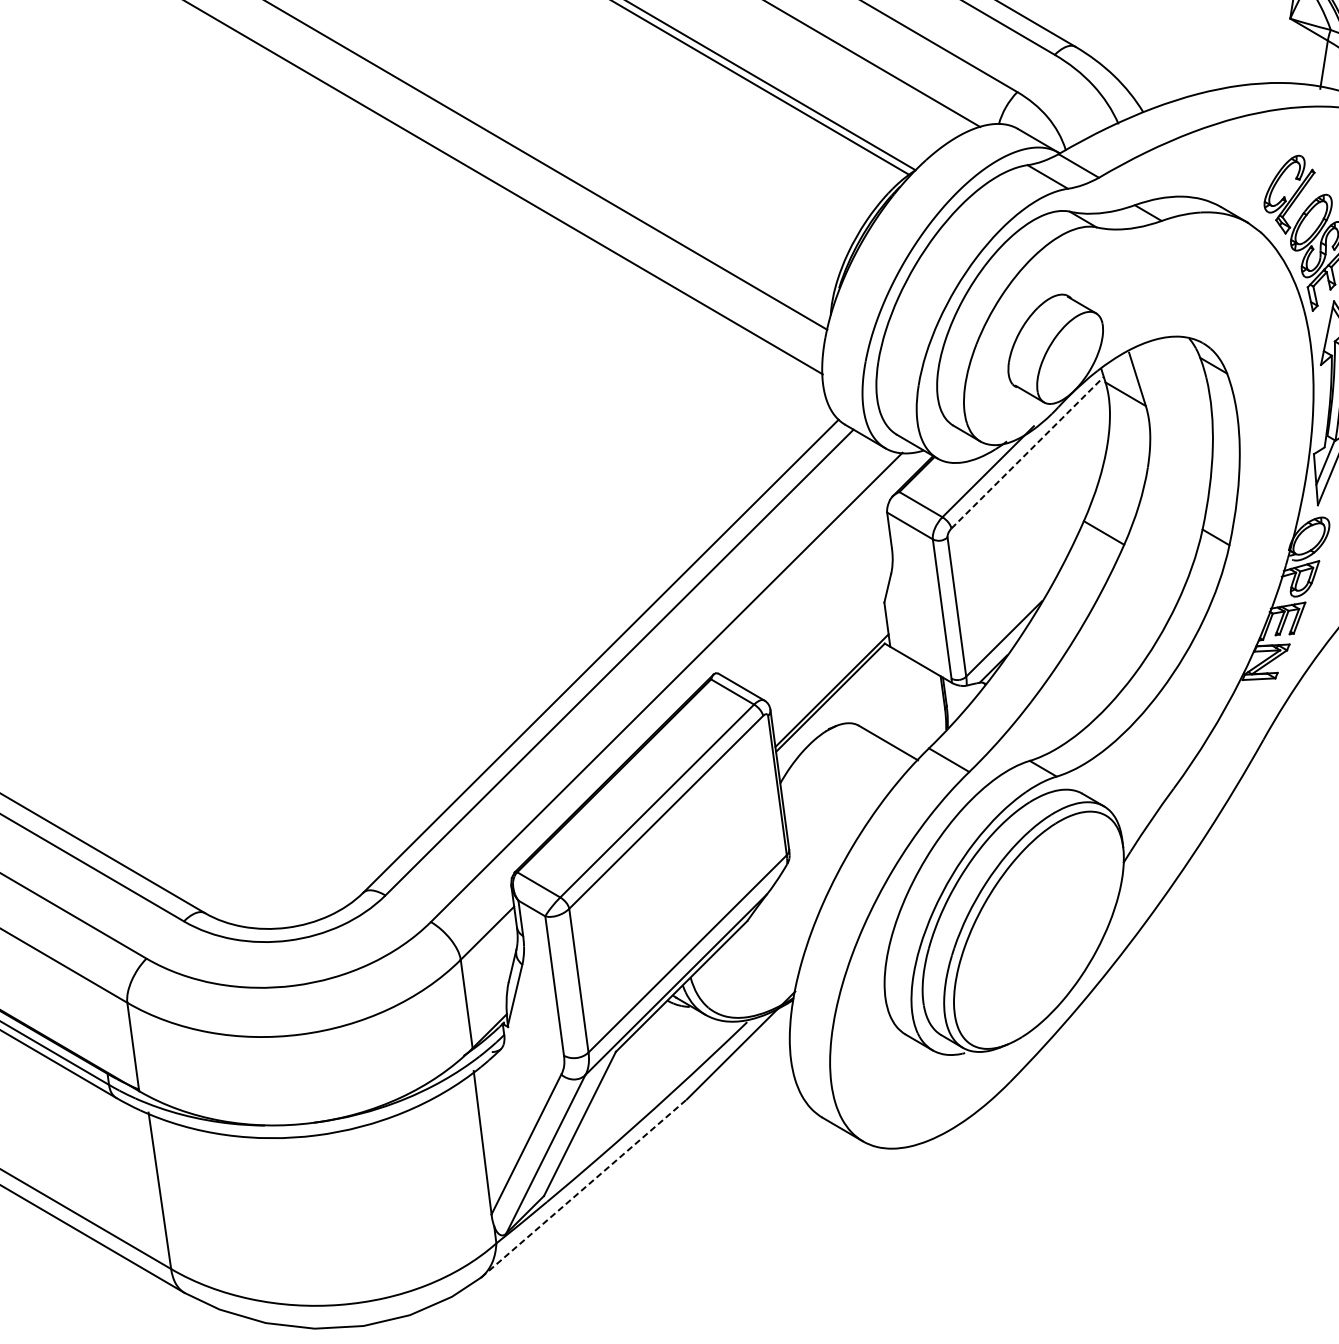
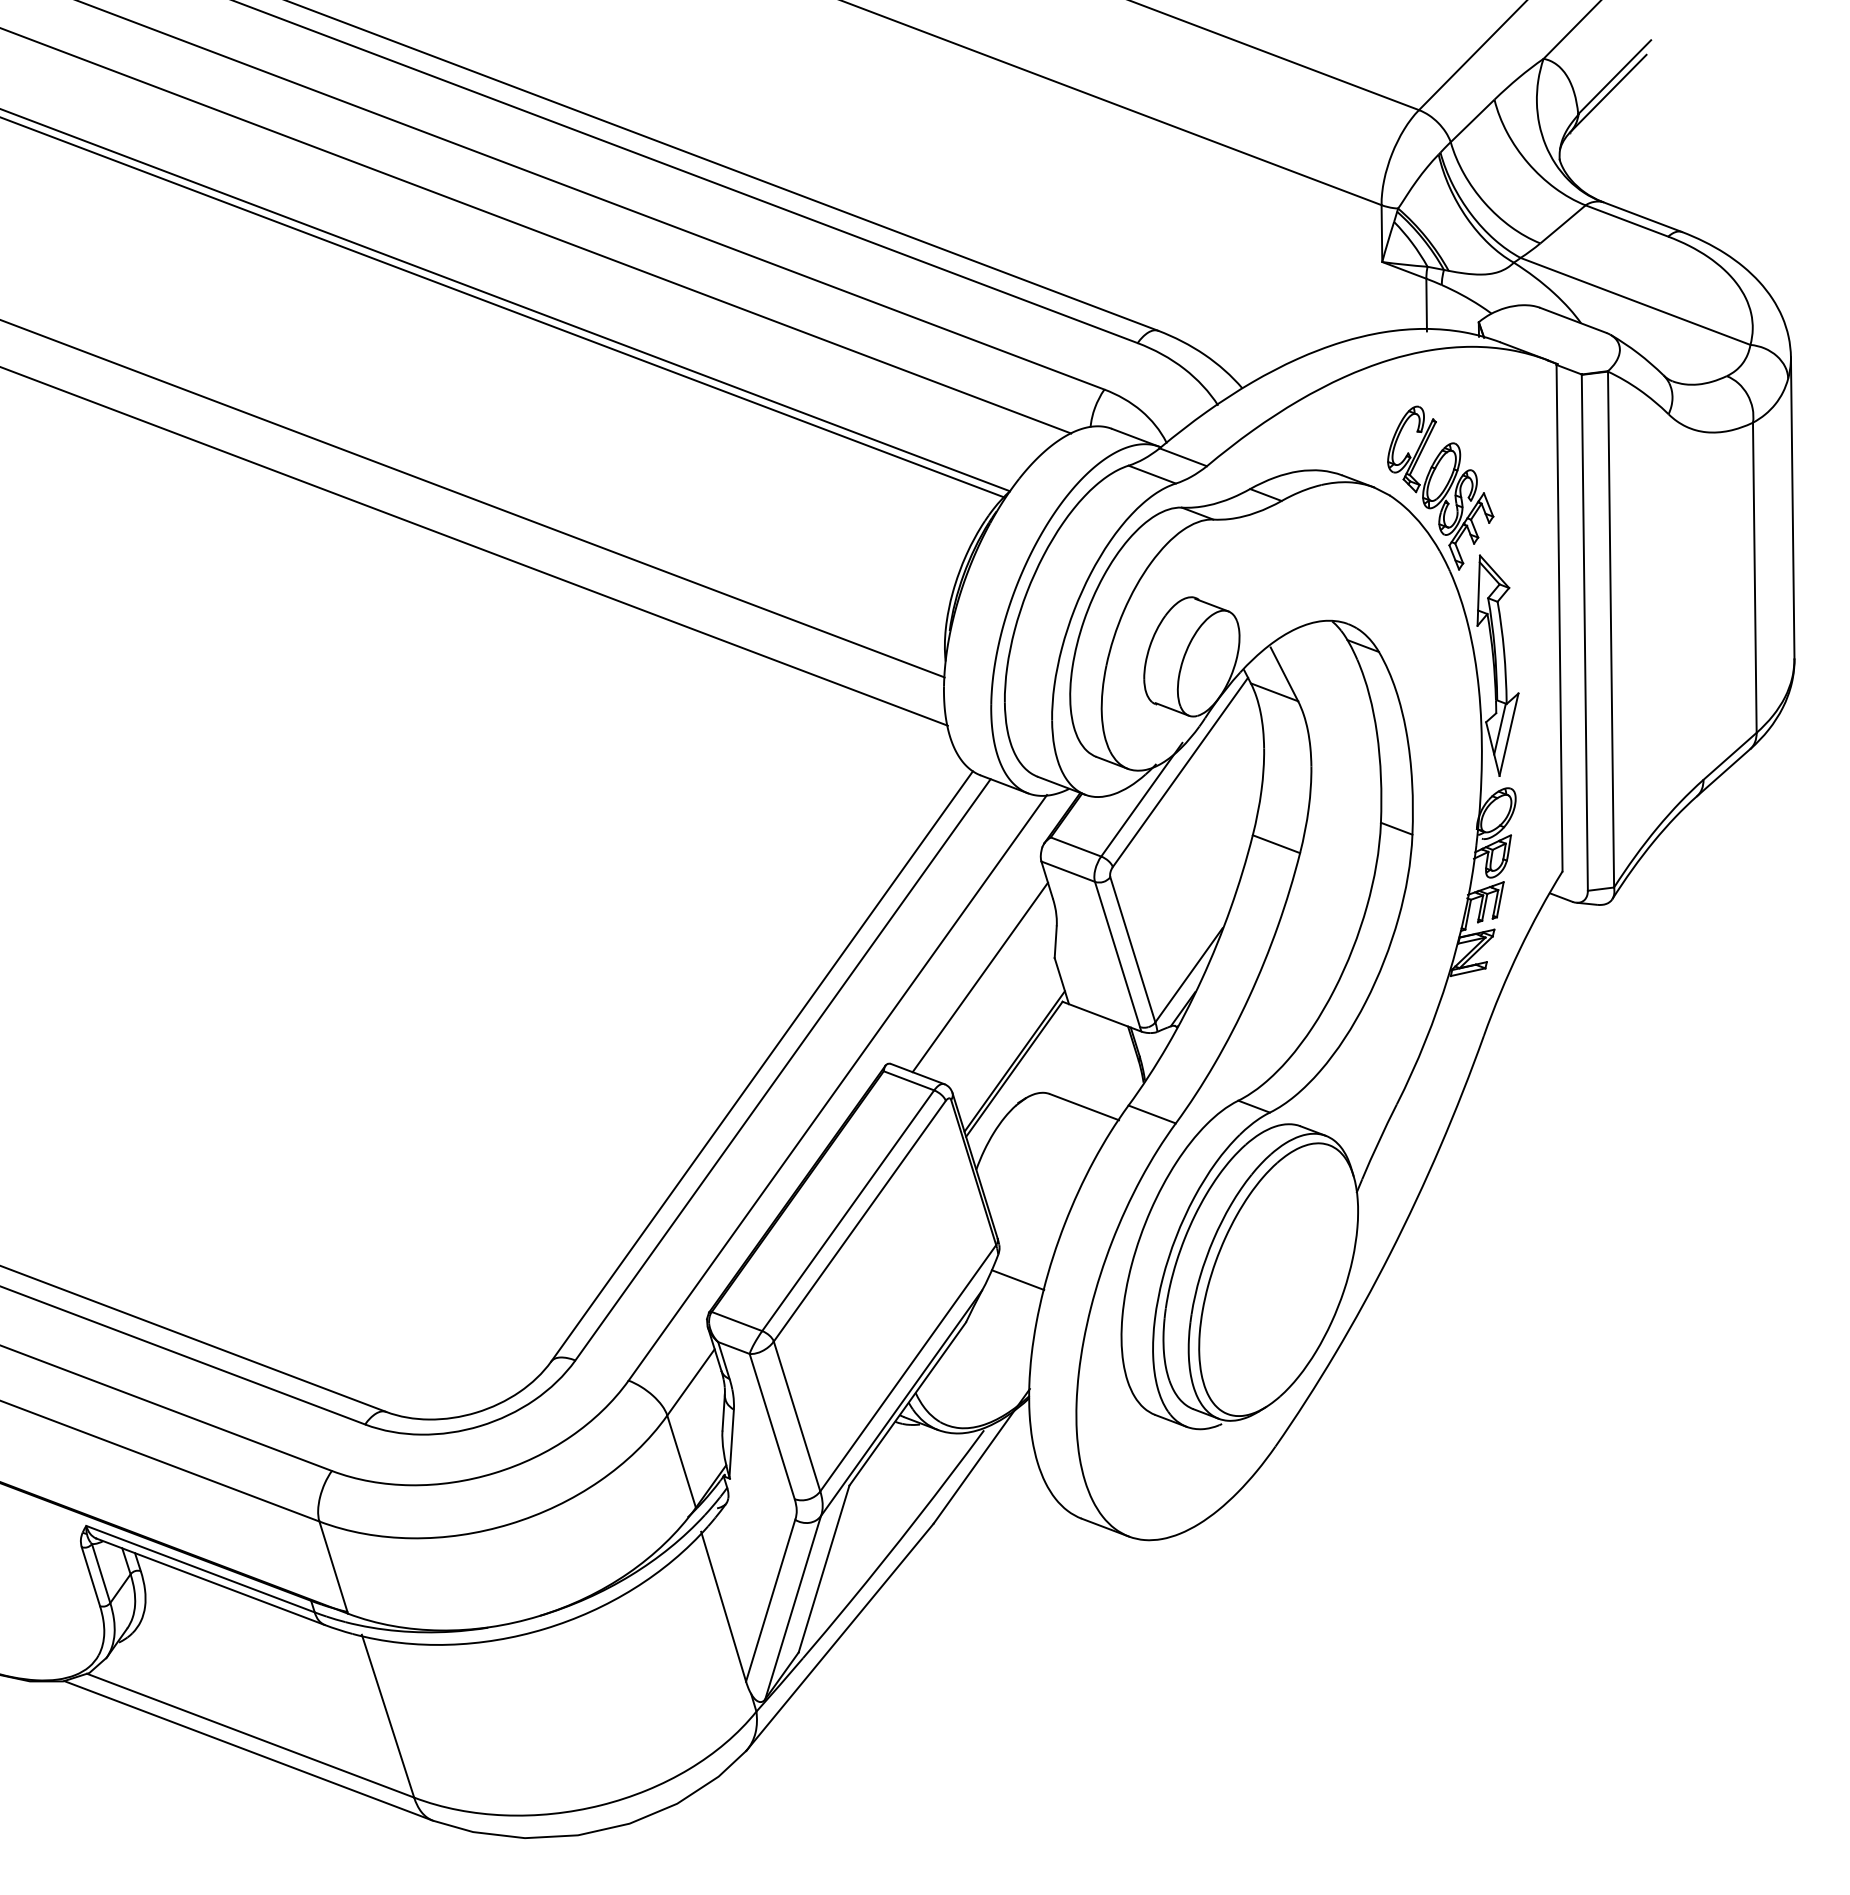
line: (1027, 452) -> (1180, 772), dashed -> solid
line: (813, 608) -> (980, 977), added
line: (800, 890) -> (1017, 1280), added
line: (584, 1187) -> (840, 1636), dashed -> solid

